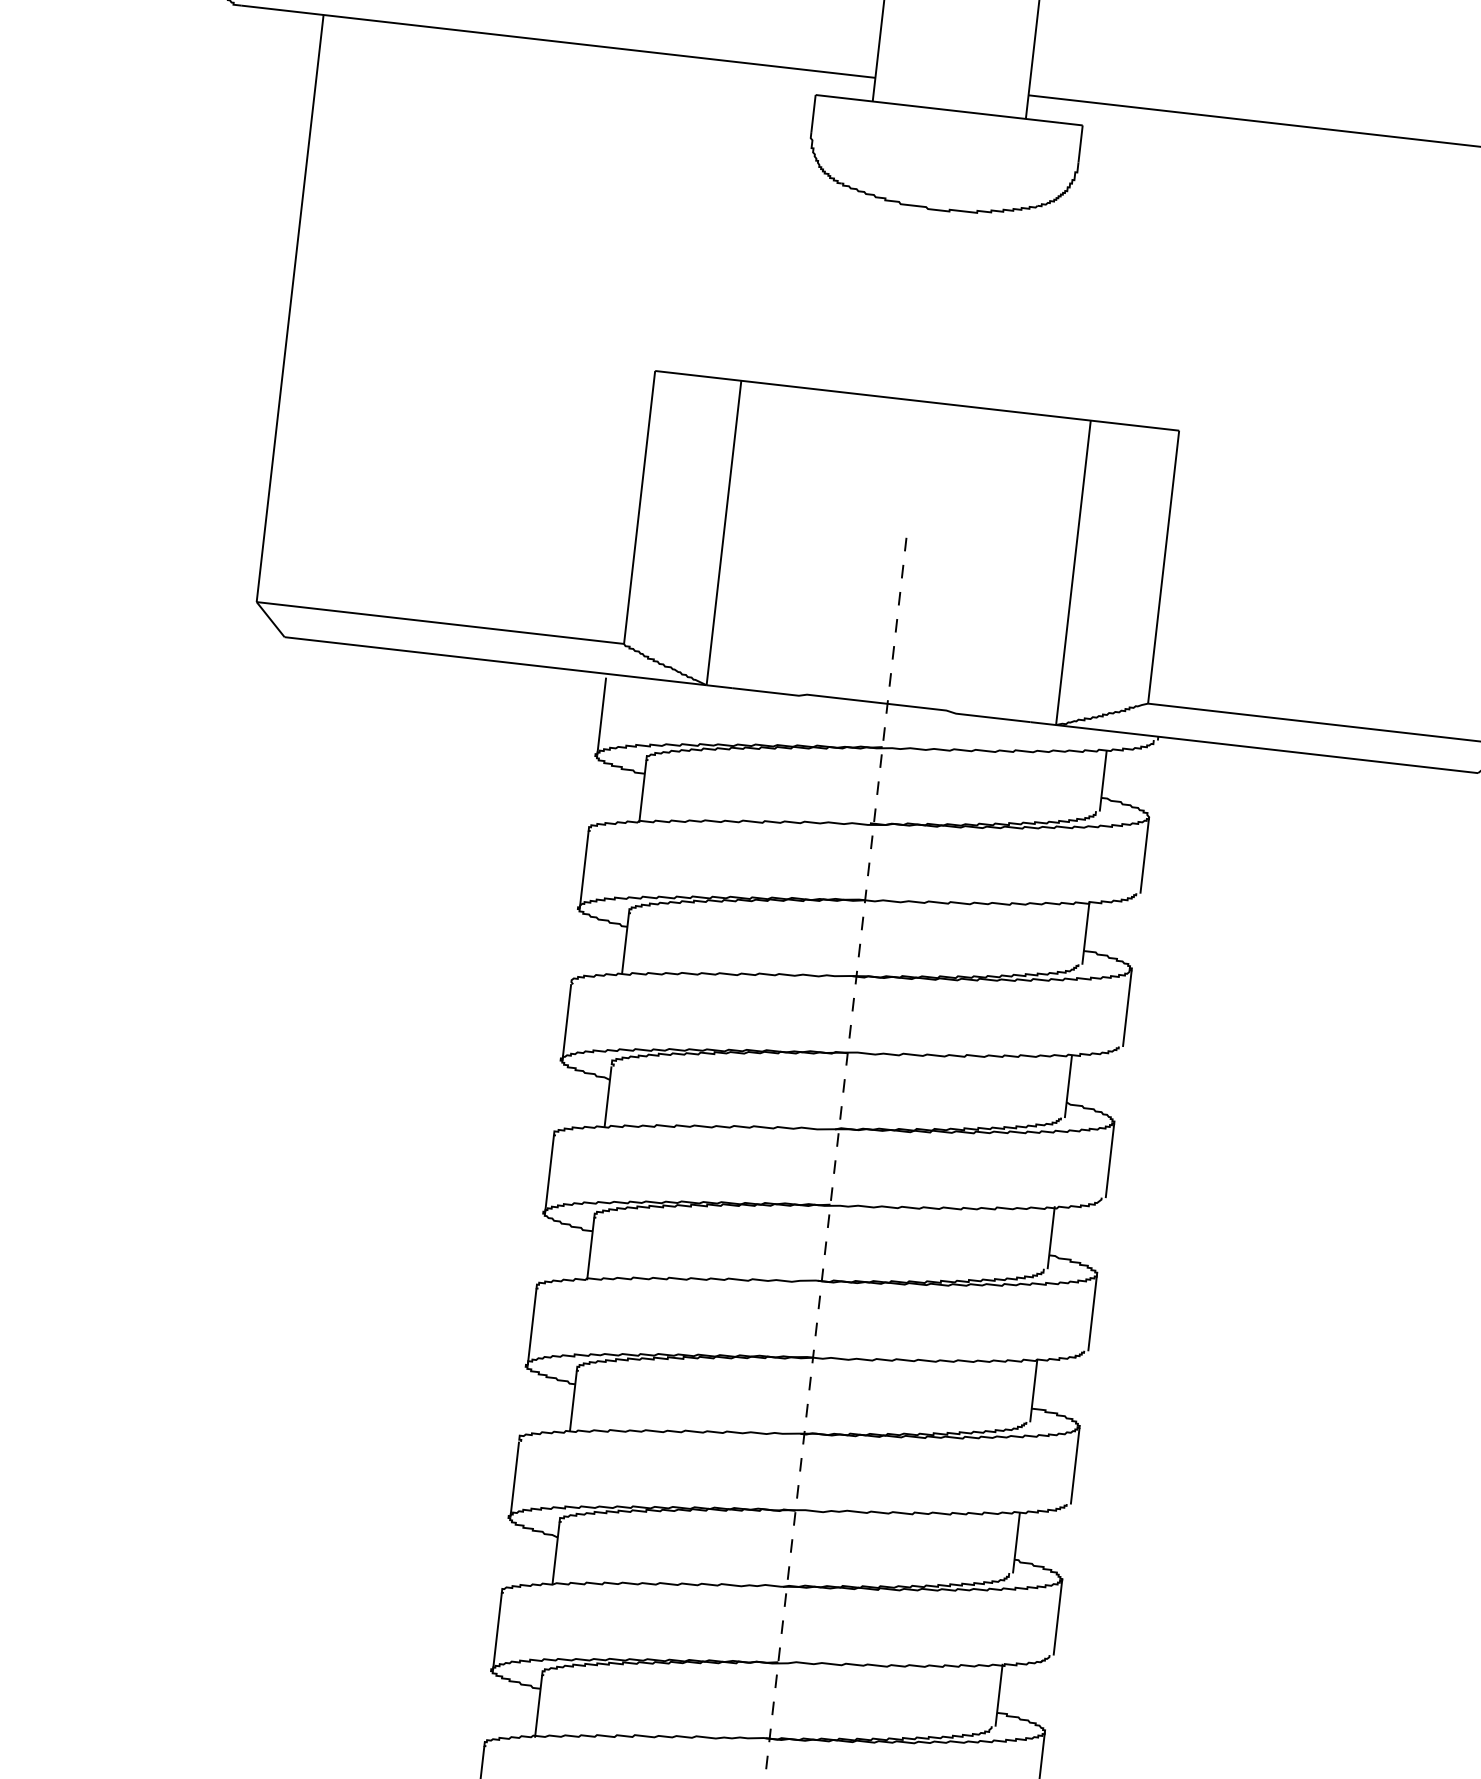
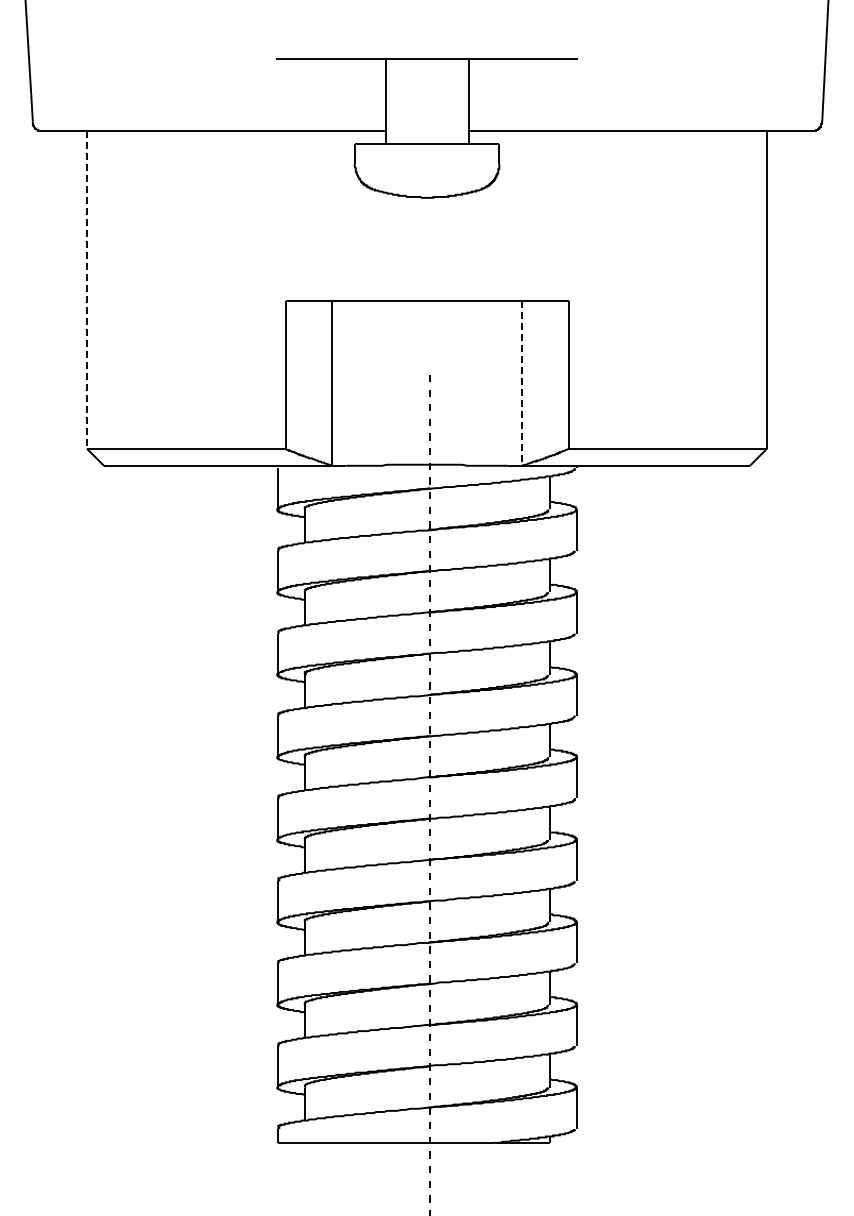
line: (289, 307) -> (86, 289), solid -> dashed
line: (1073, 572) -> (521, 383), solid -> dashed

